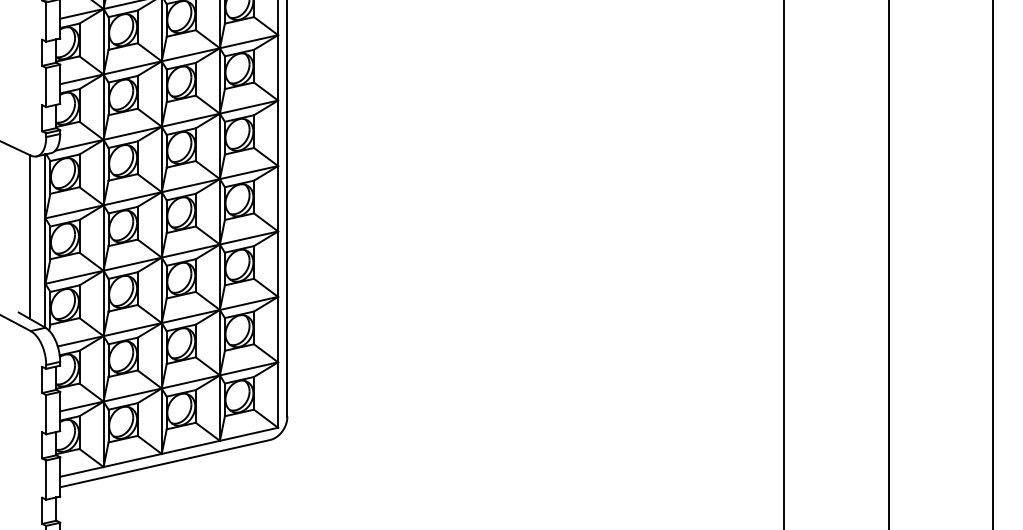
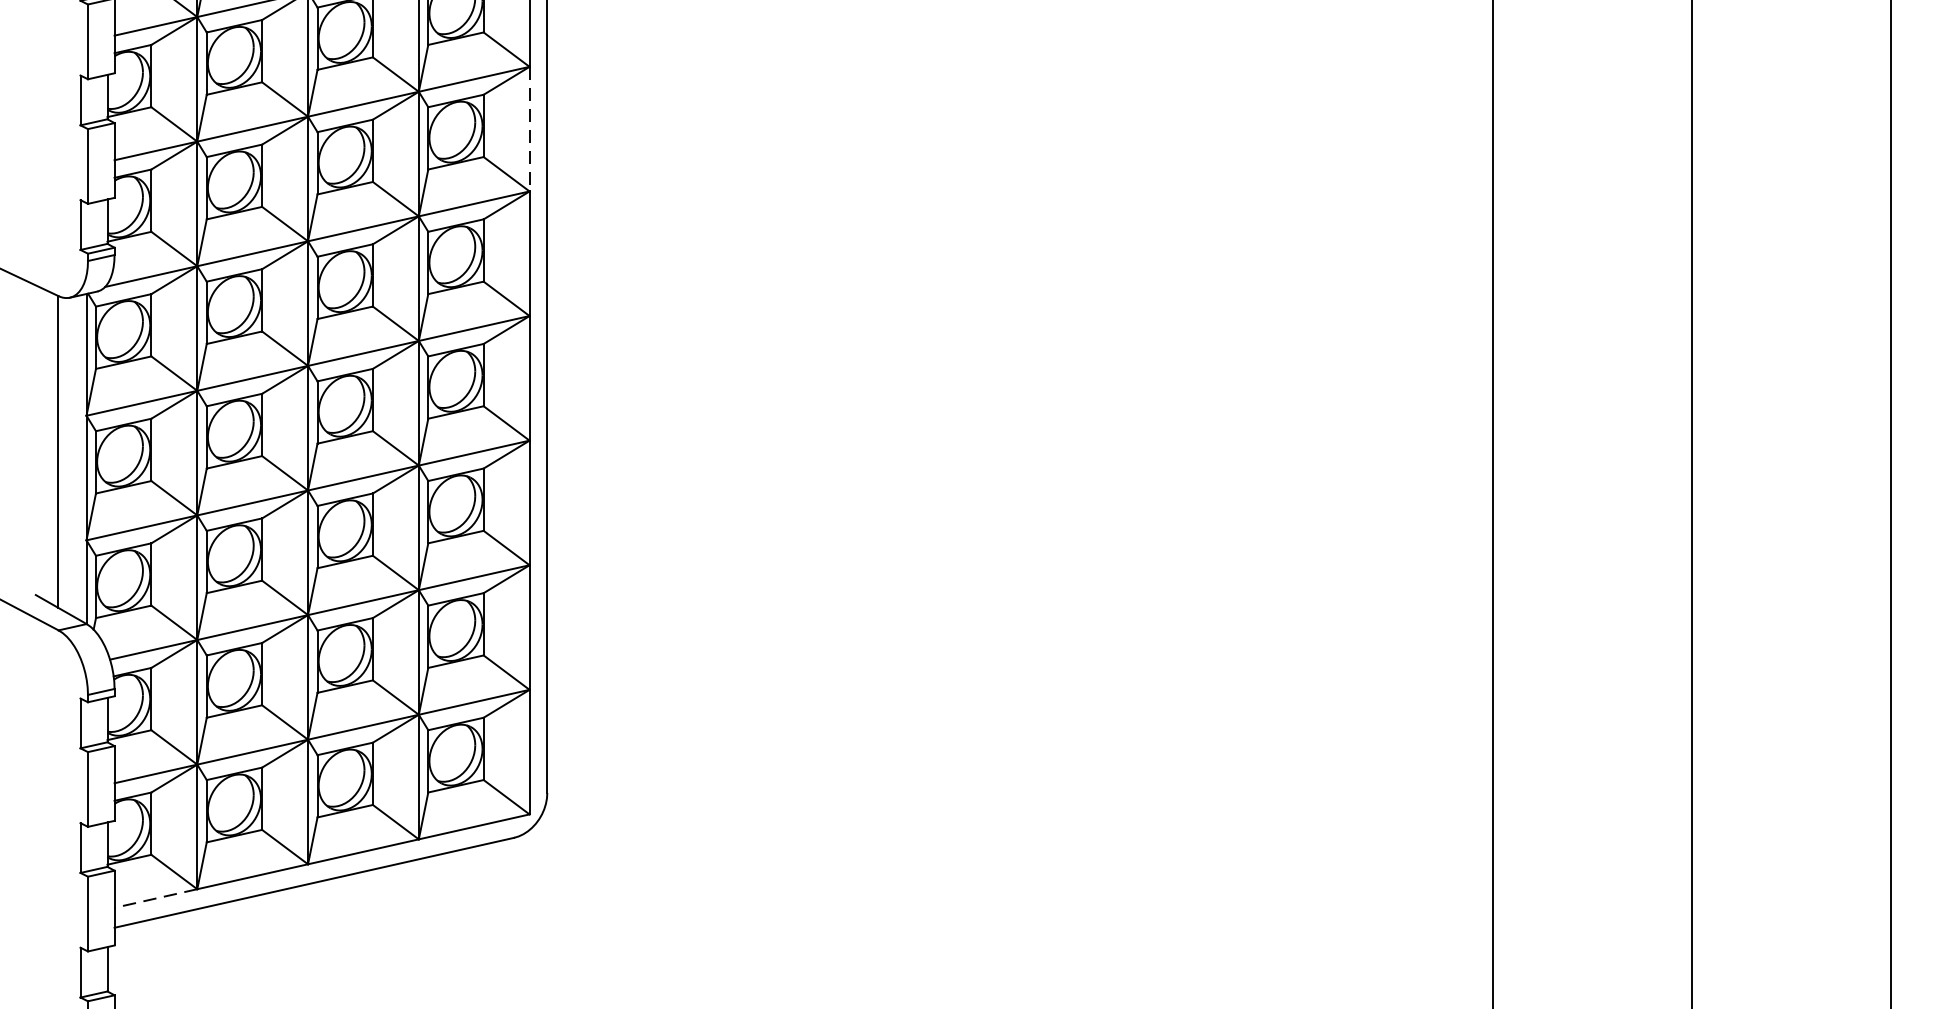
line: (278, 67) -> (530, 128), solid -> dashed
line: (81, 472) -> (155, 899), solid -> dashed

